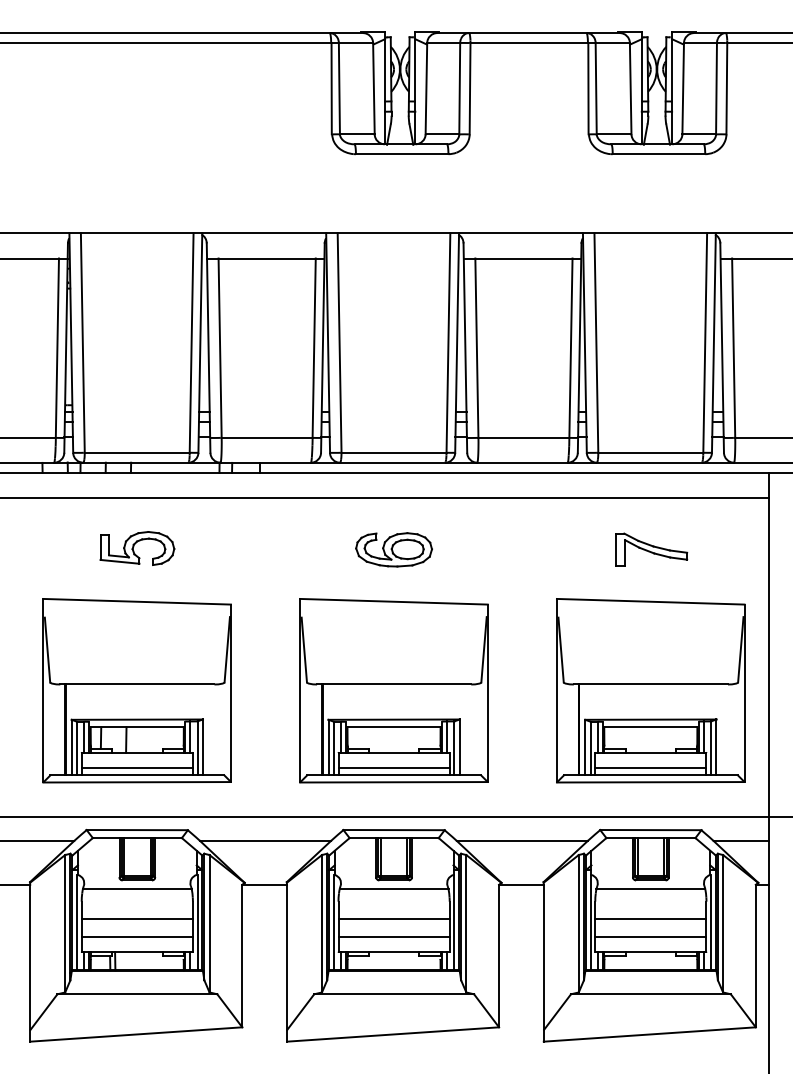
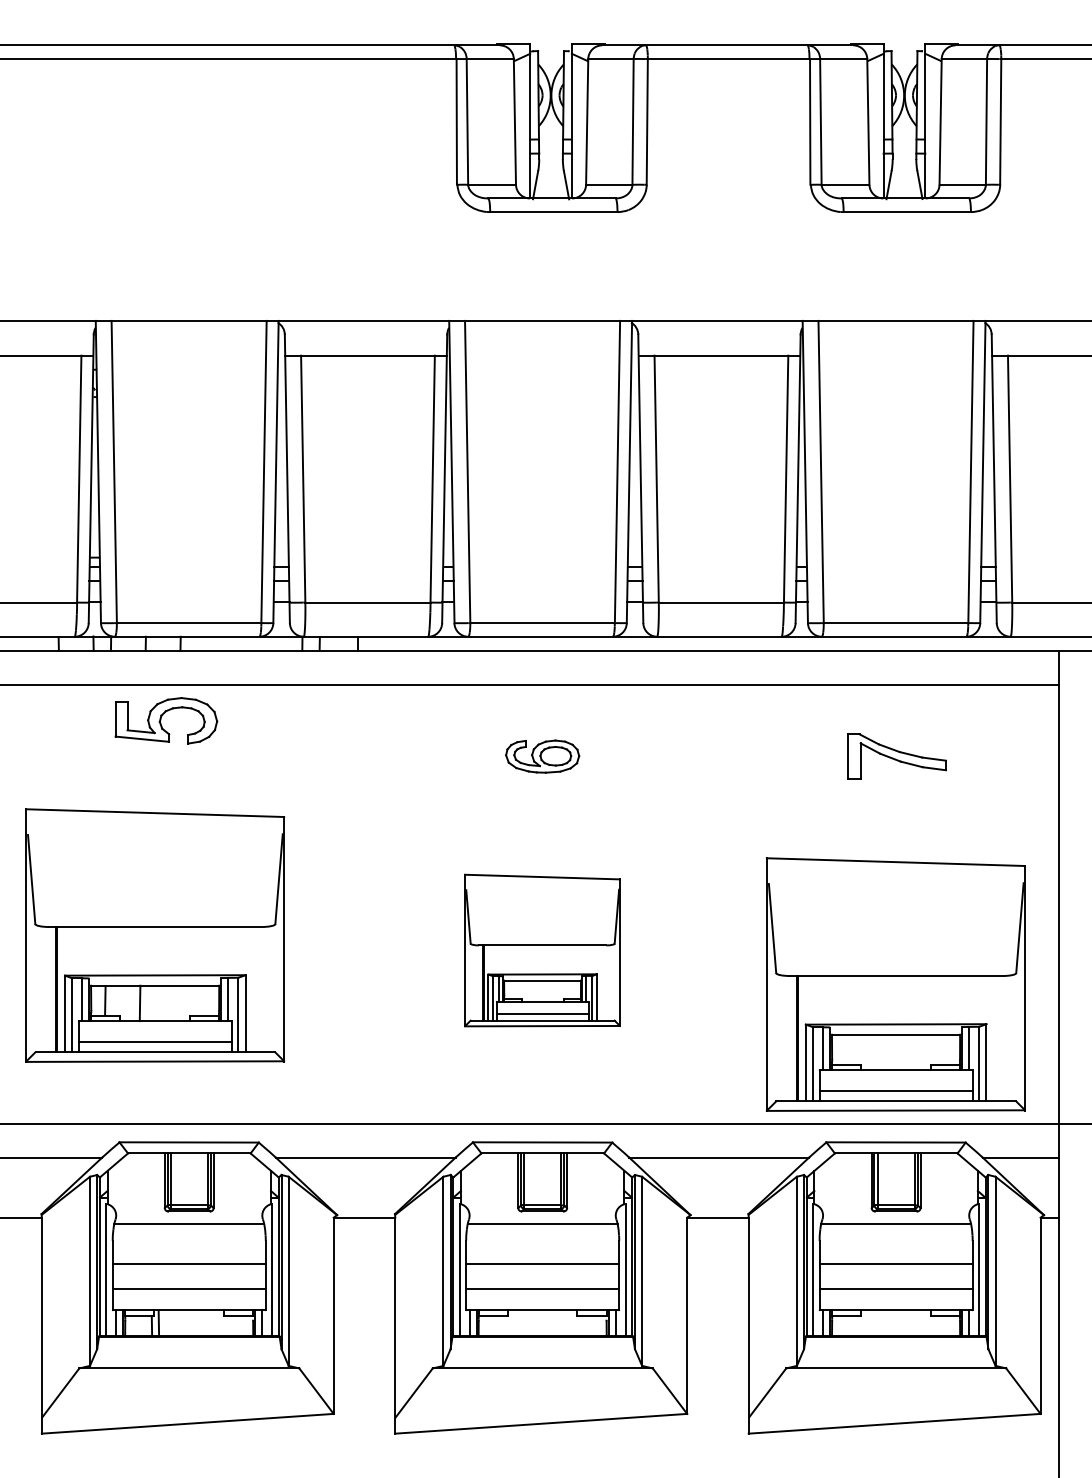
part: (137, 548) -> (166, 720), moved
part: (393, 549) -> (542, 756), size x0.7
part: (137, 690) -> (155, 935), moved
part: (393, 690) -> (542, 950), size x0.6
part: (650, 690) -> (895, 984), moved

